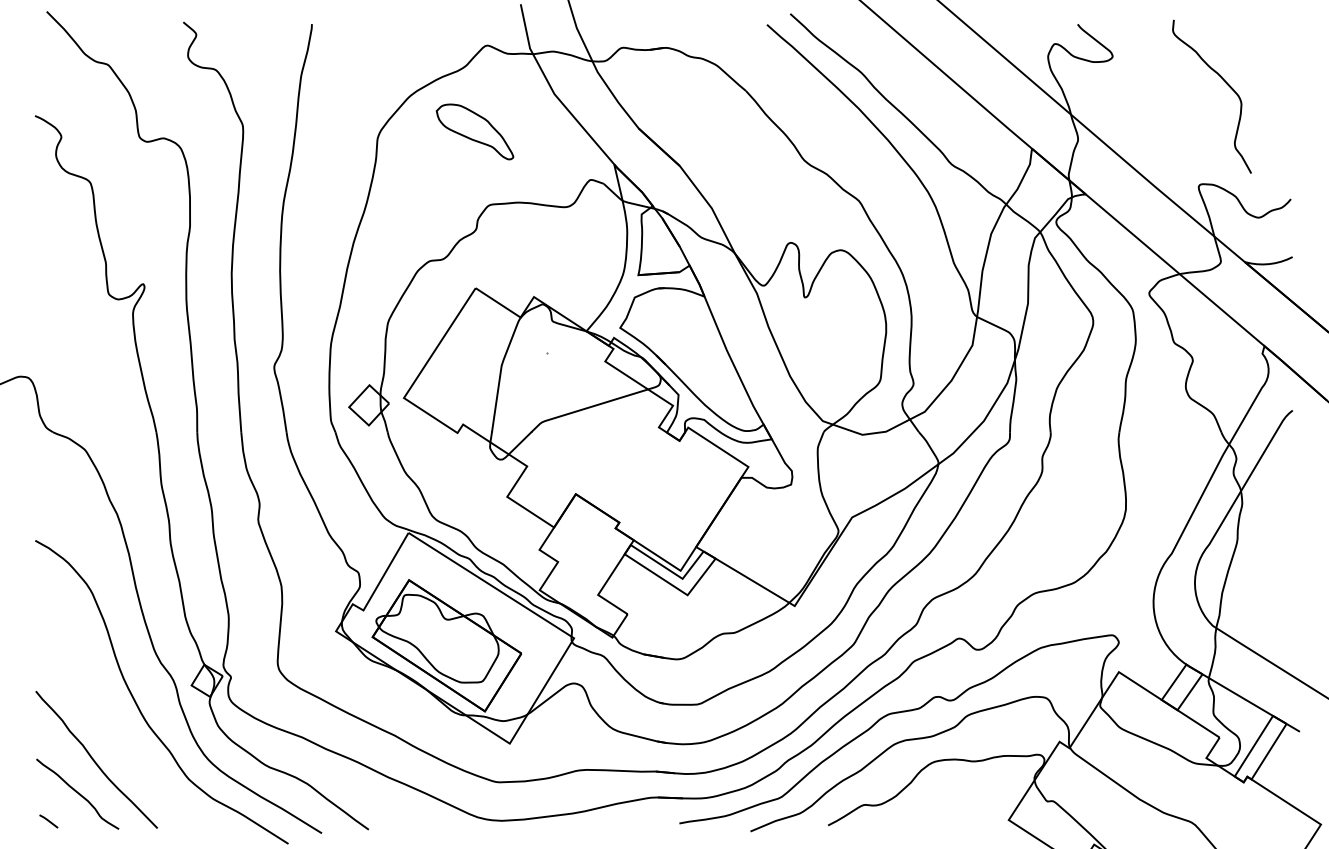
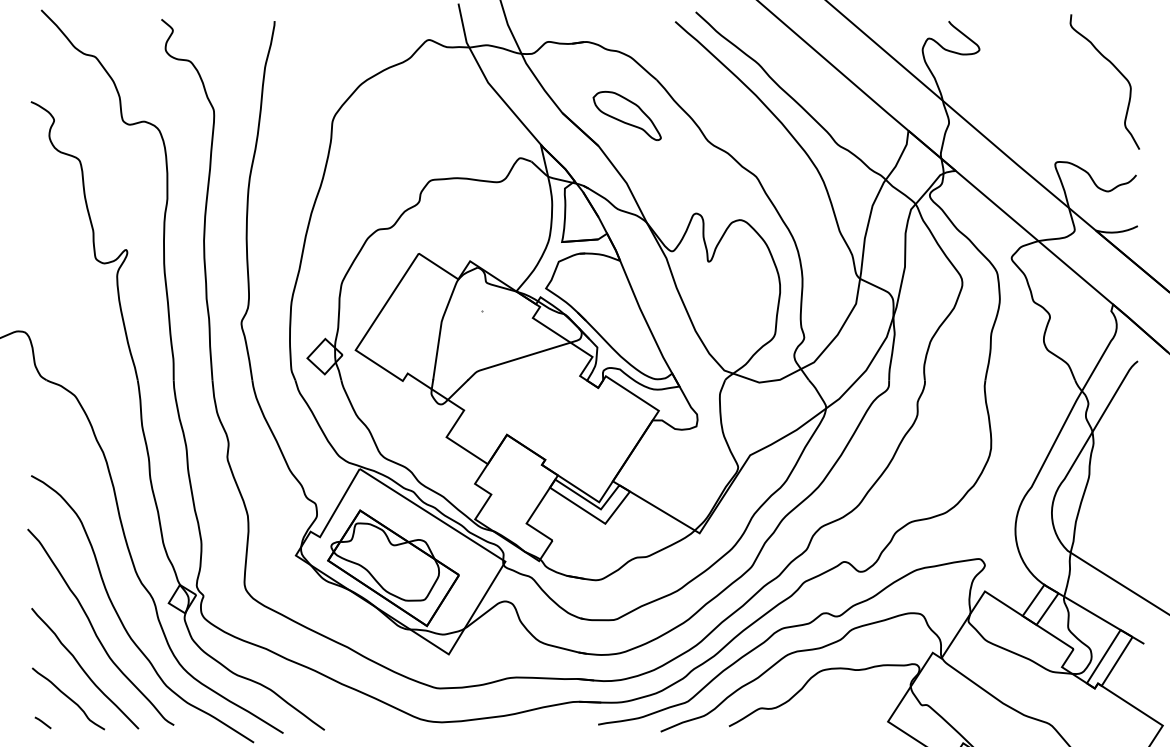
curve: (1227, 85) -> (1118, 72), moved
part: (474, 132) -> (626, 116), moved
curve: (107, 714) -> (94, 628), added

